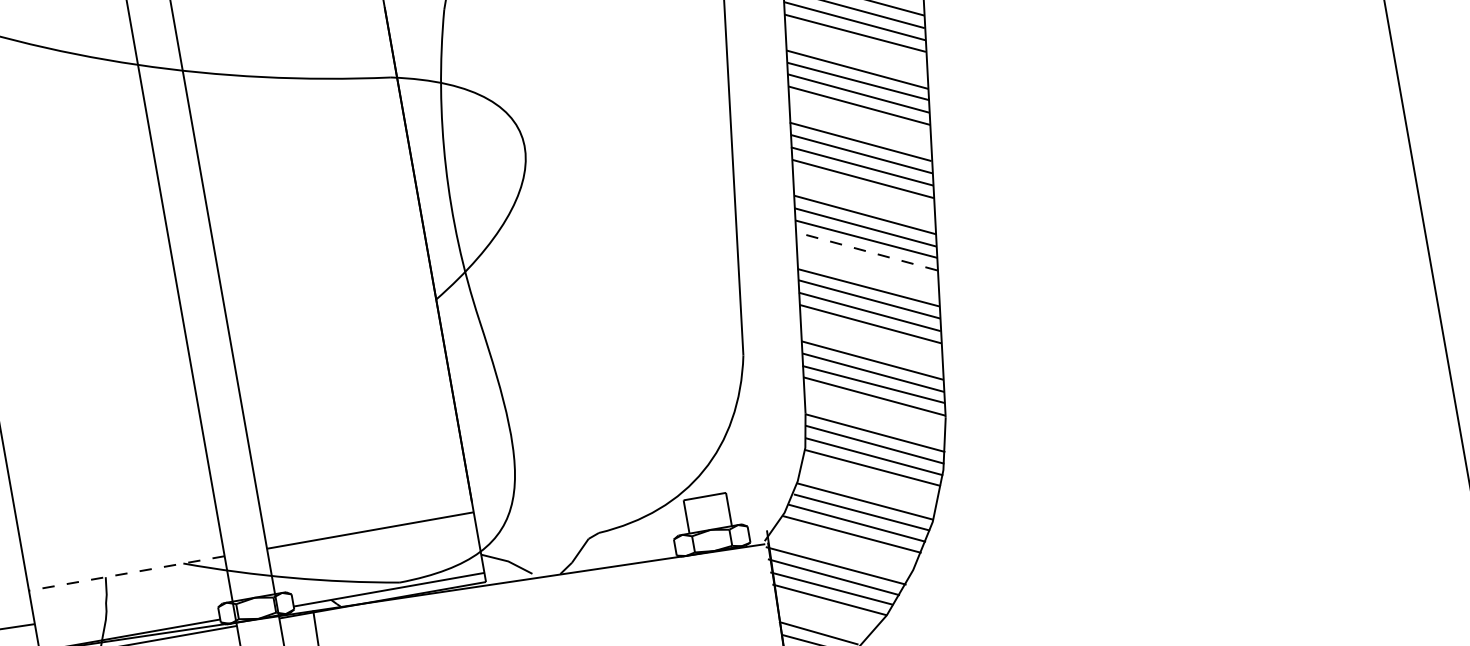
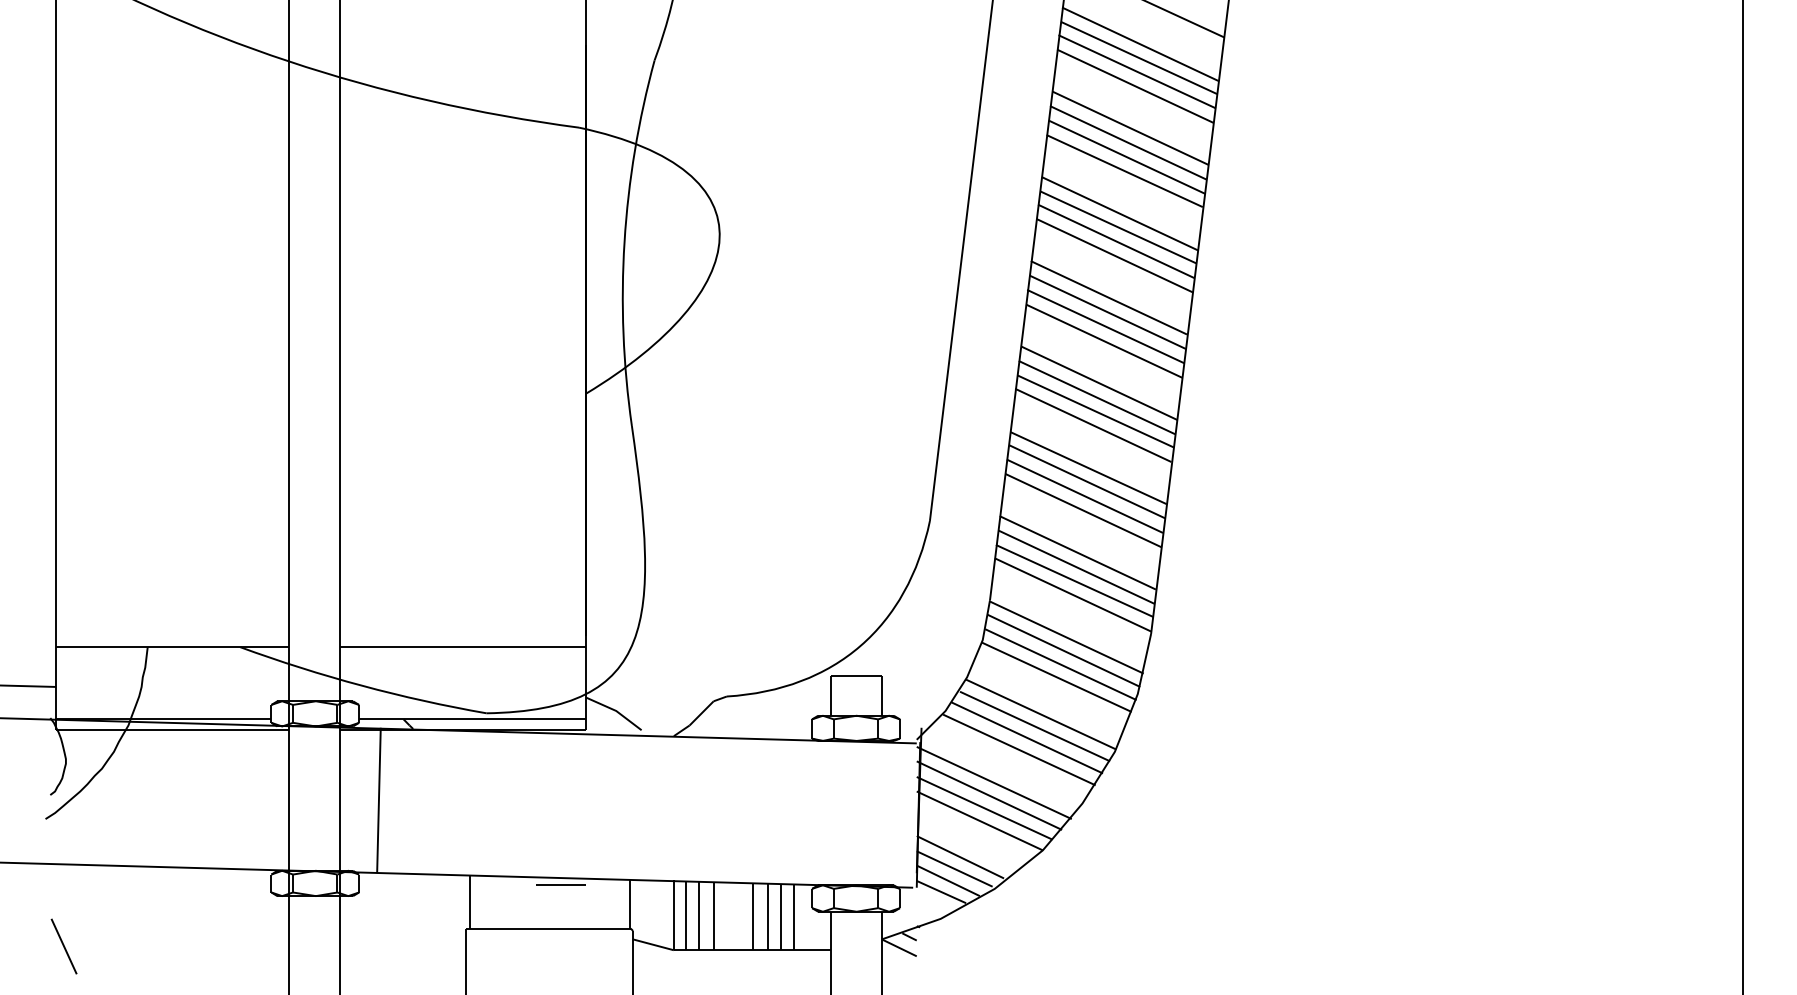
line: (865, 251) -> (1092, 425), dashed -> solid
line: (126, 573) -> (172, 647), dashed -> solid

